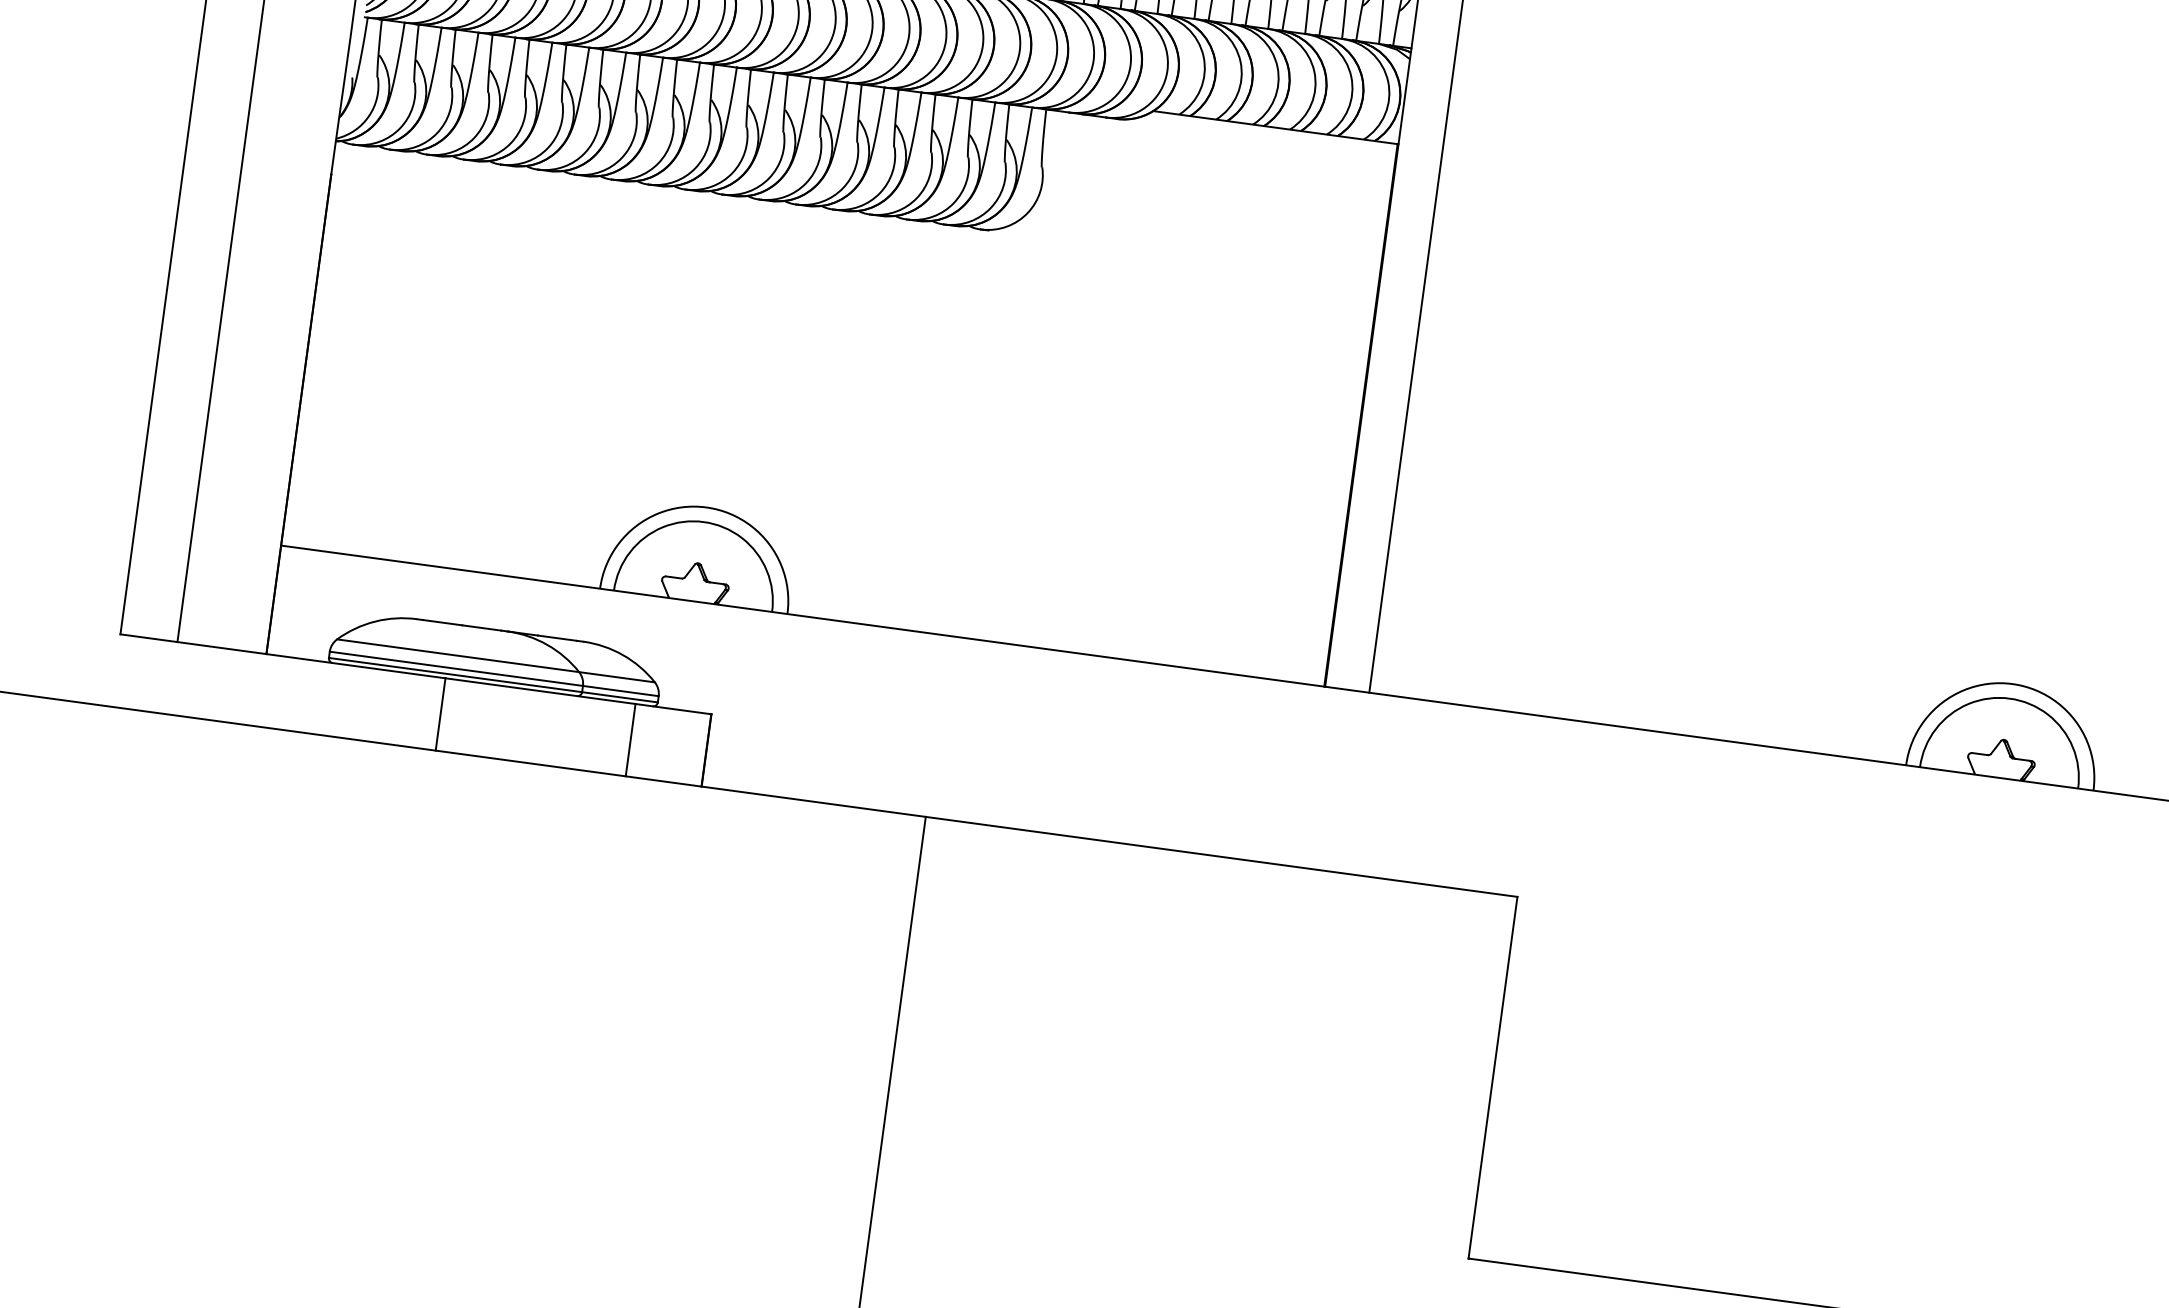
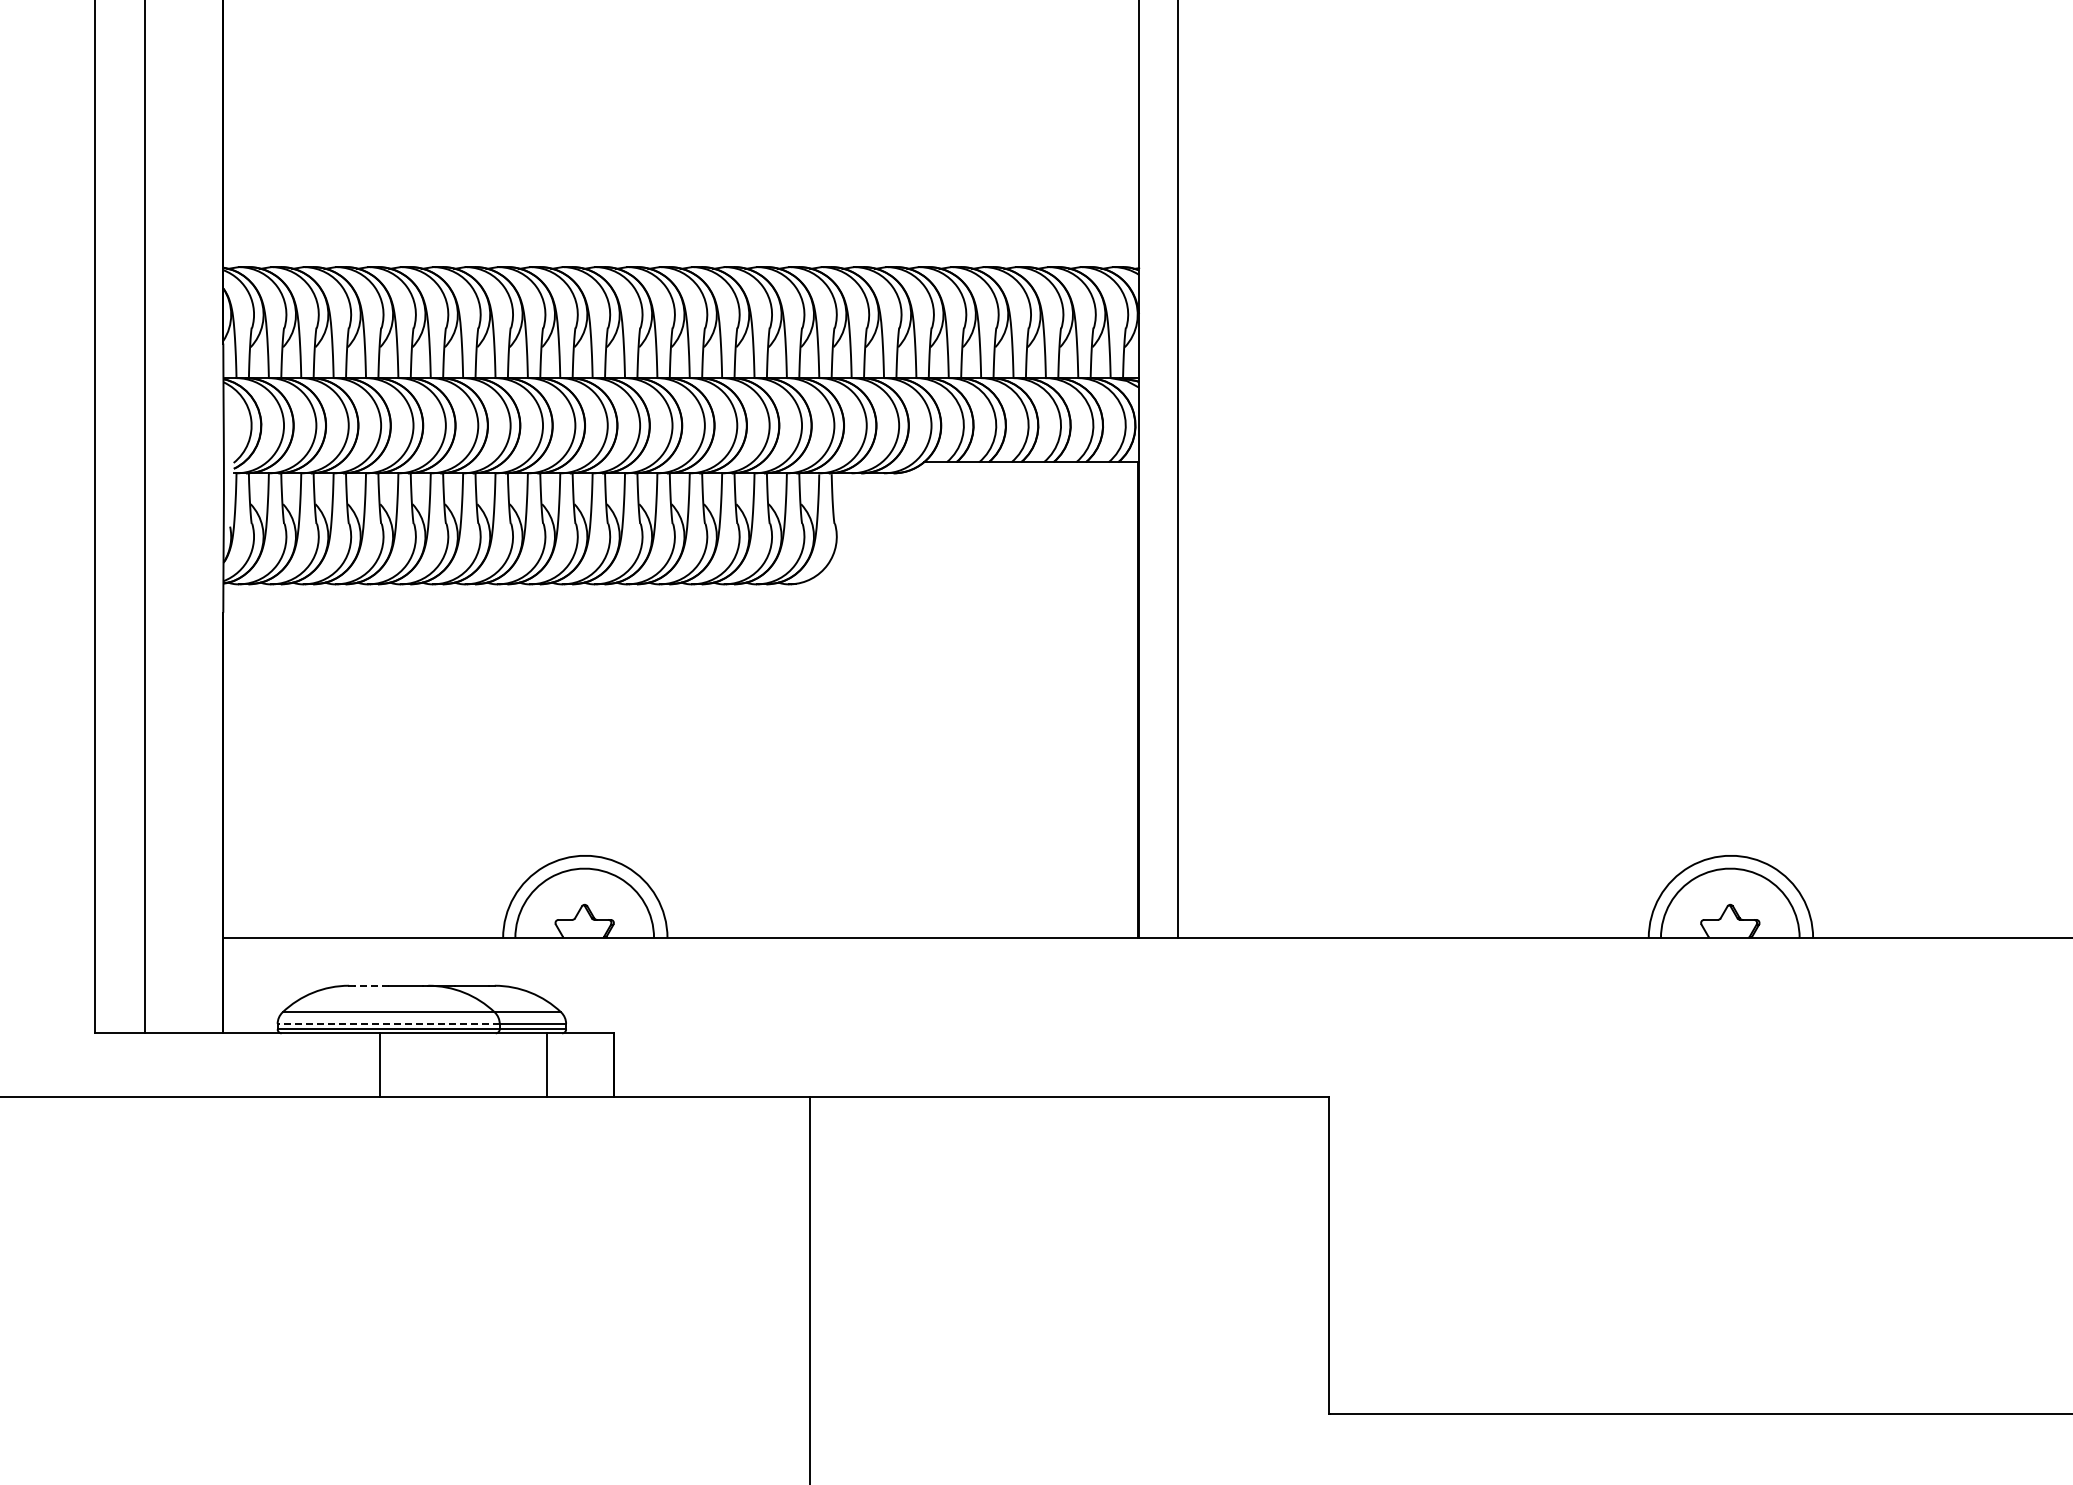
line: (442, 622) -> (371, 985), solid -> dashed
line: (456, 668) -> (388, 1023), solid -> dashed

